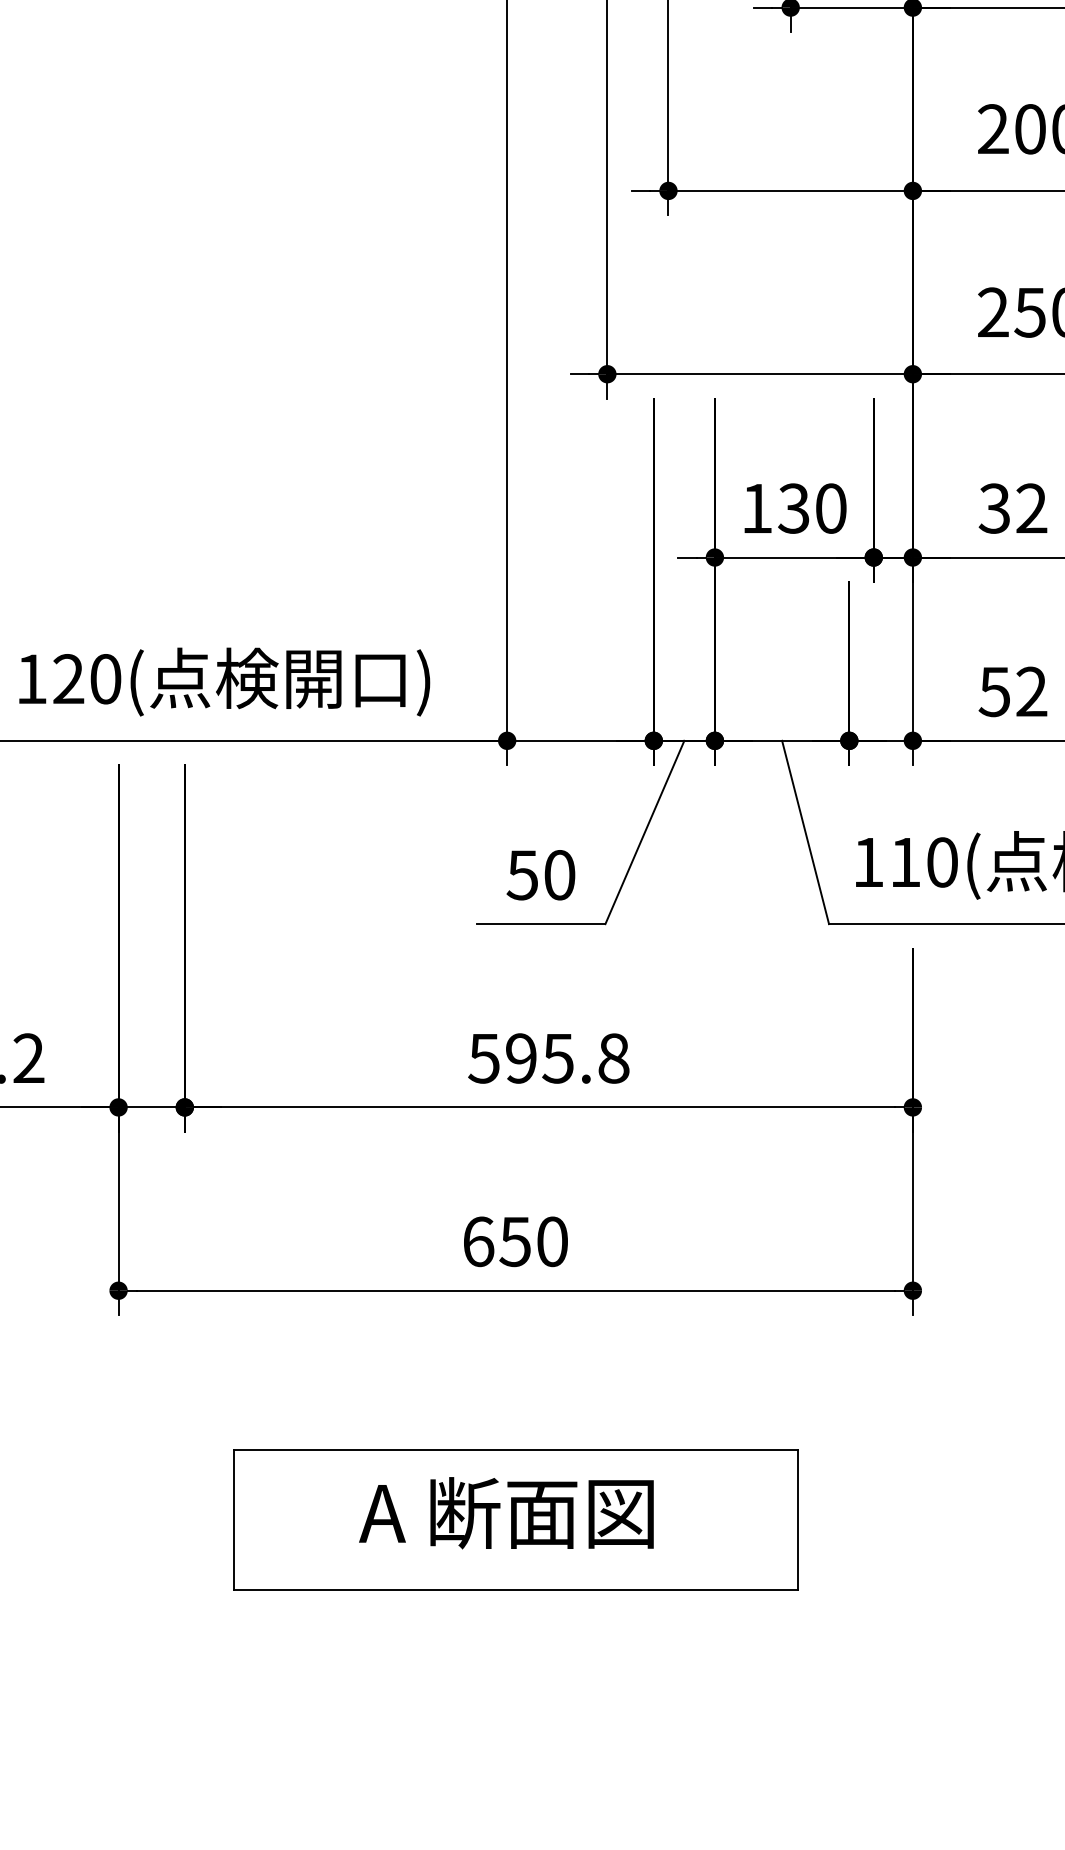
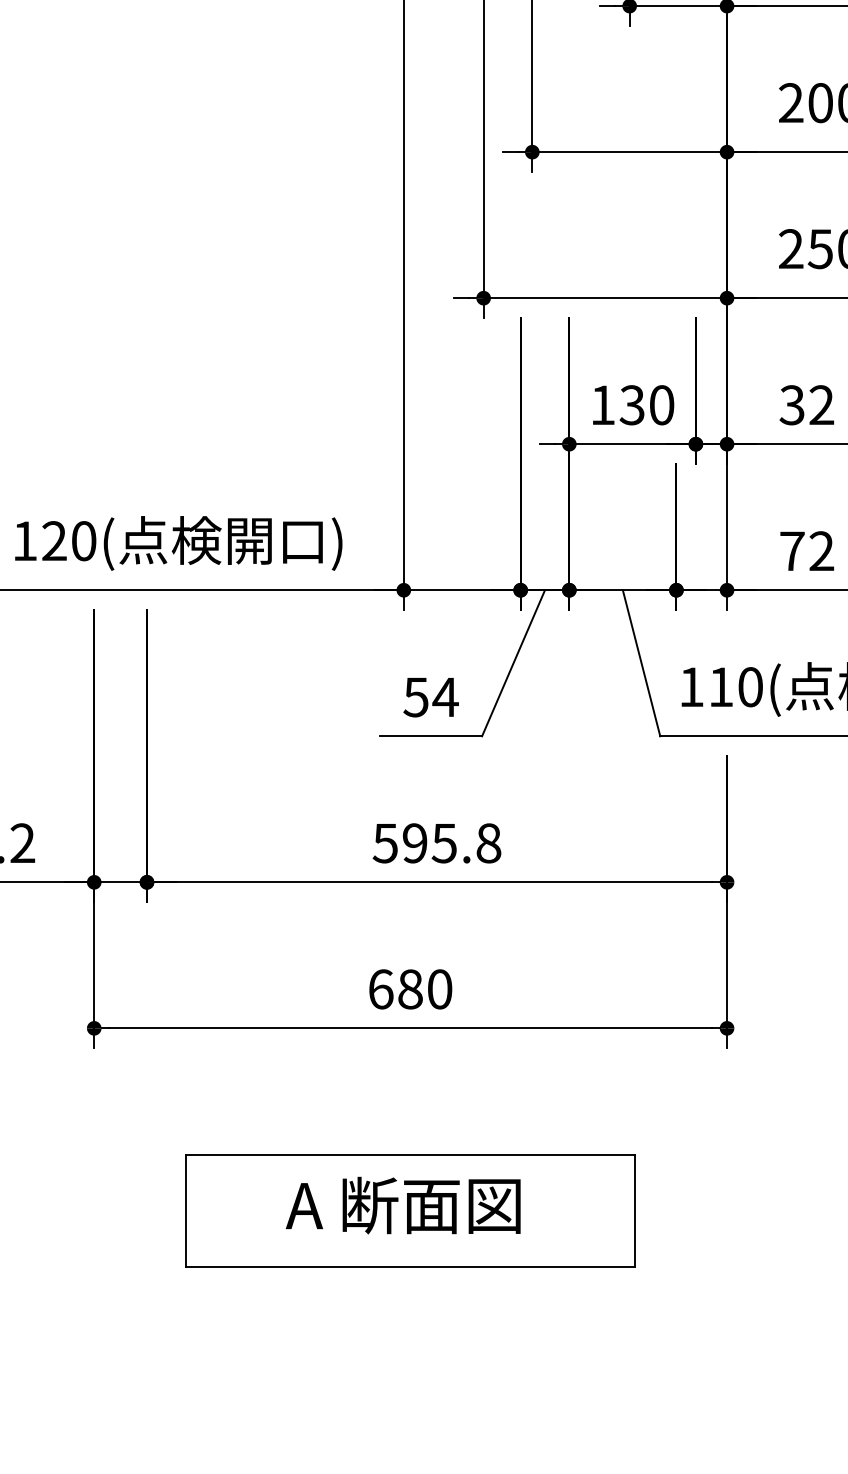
text: (994, 692) -> (792, 551), 52 -> 72
text: (559, 875) -> (445, 697), 50 -> 54
text: (515, 1241) -> (410, 989), 650 -> 680

